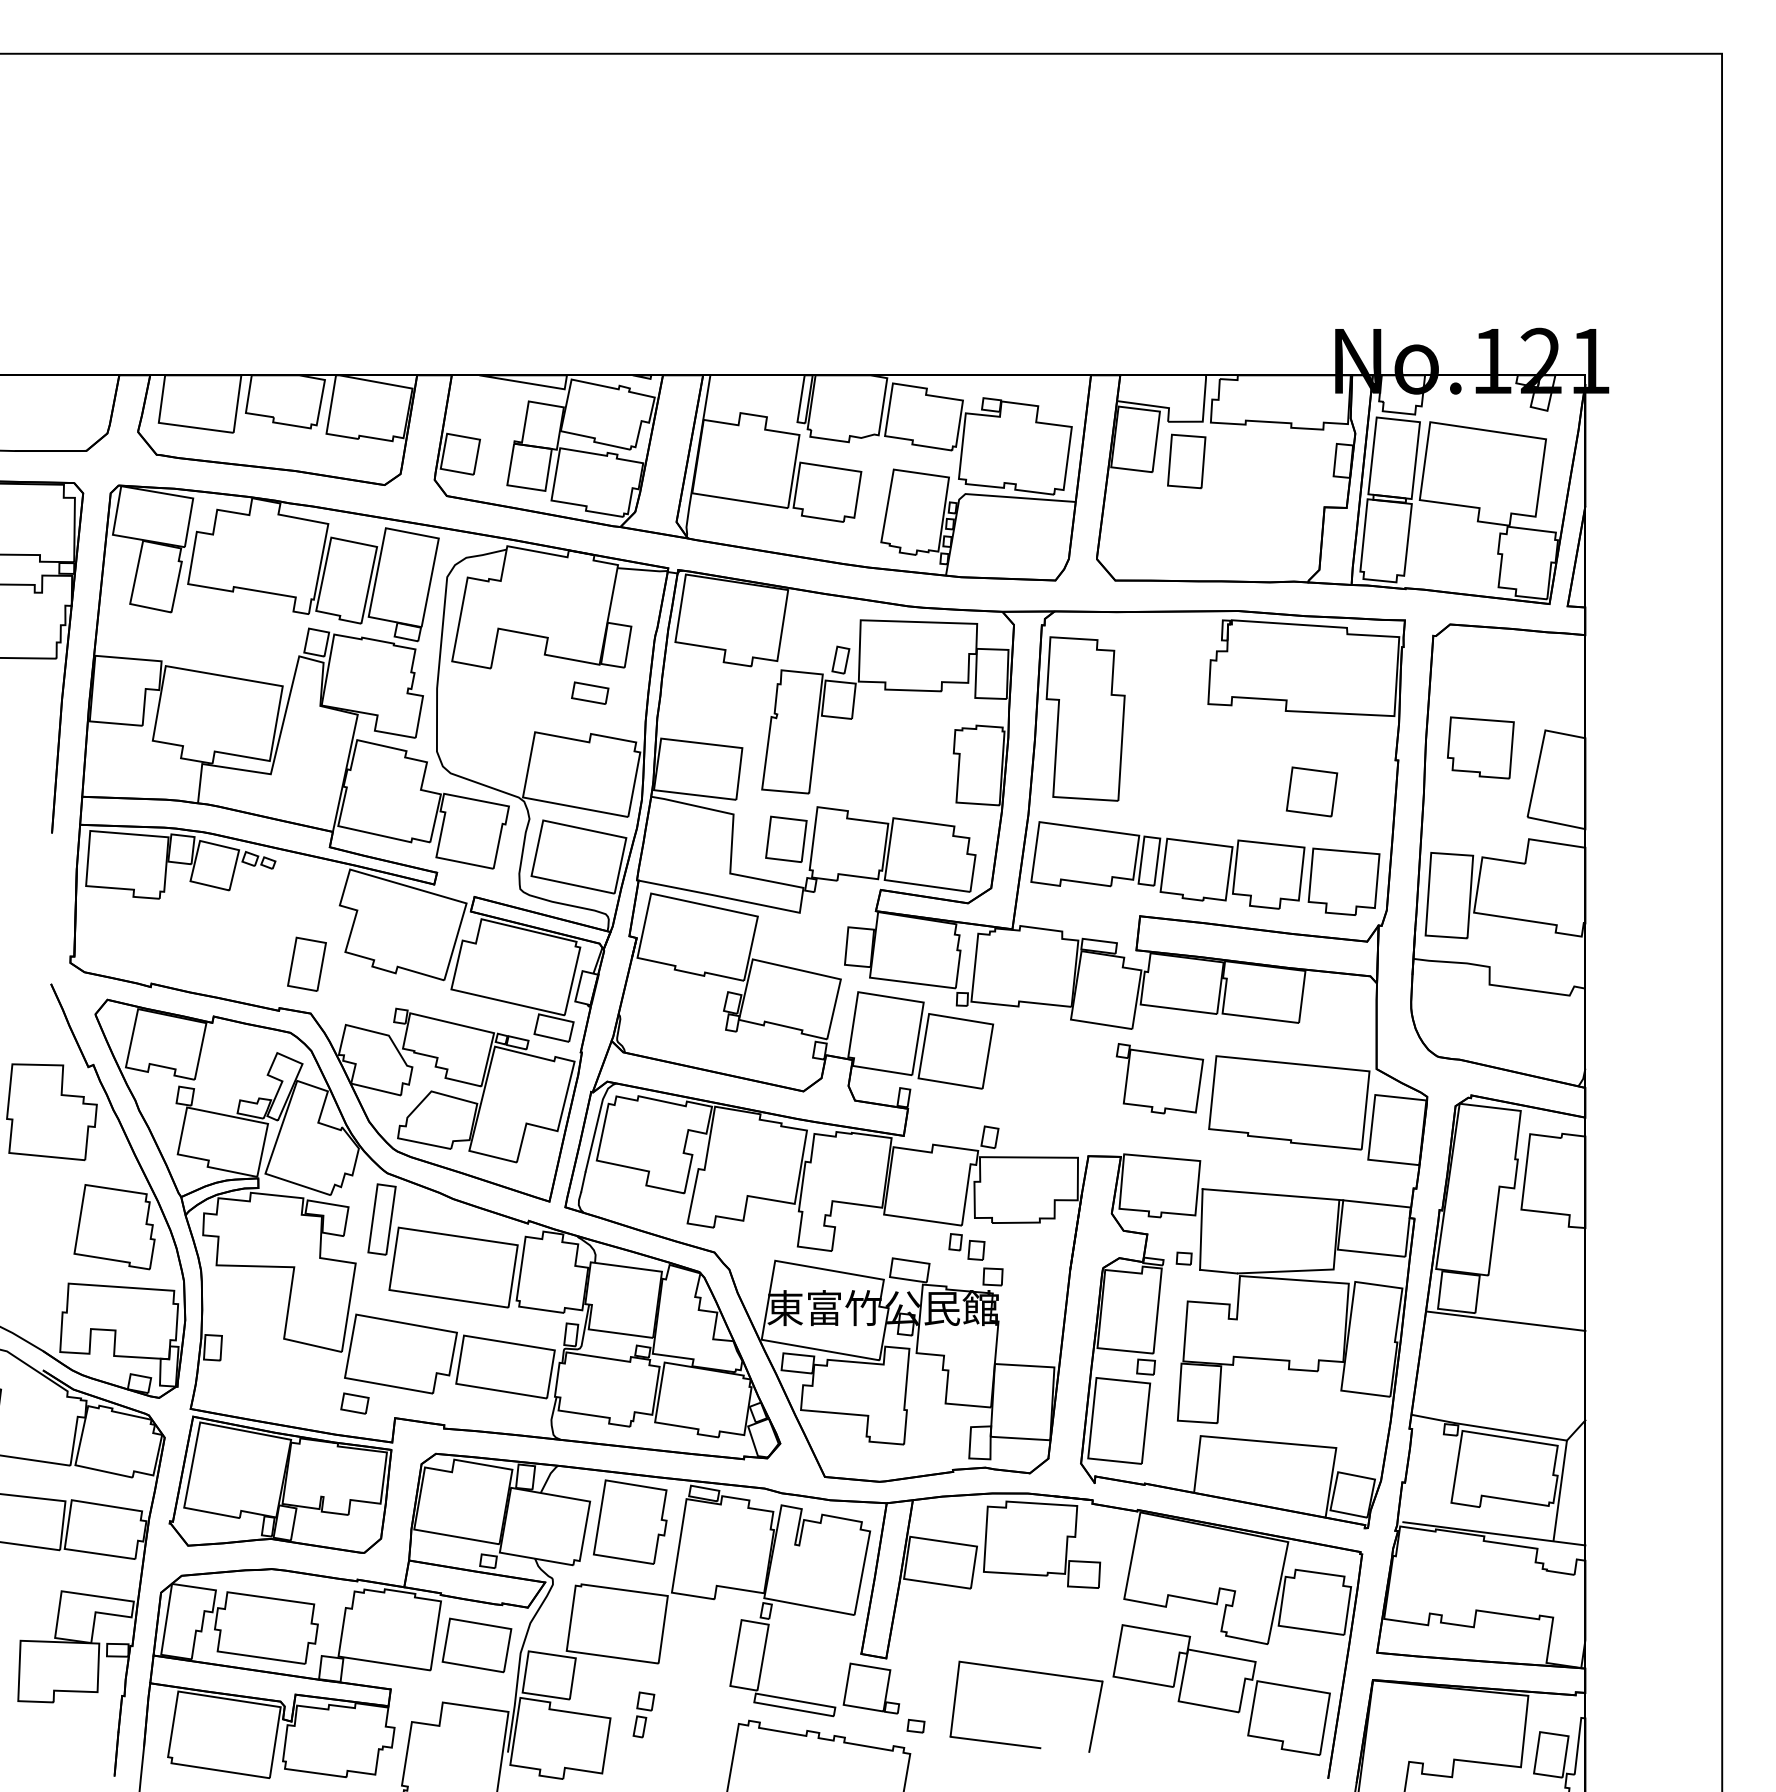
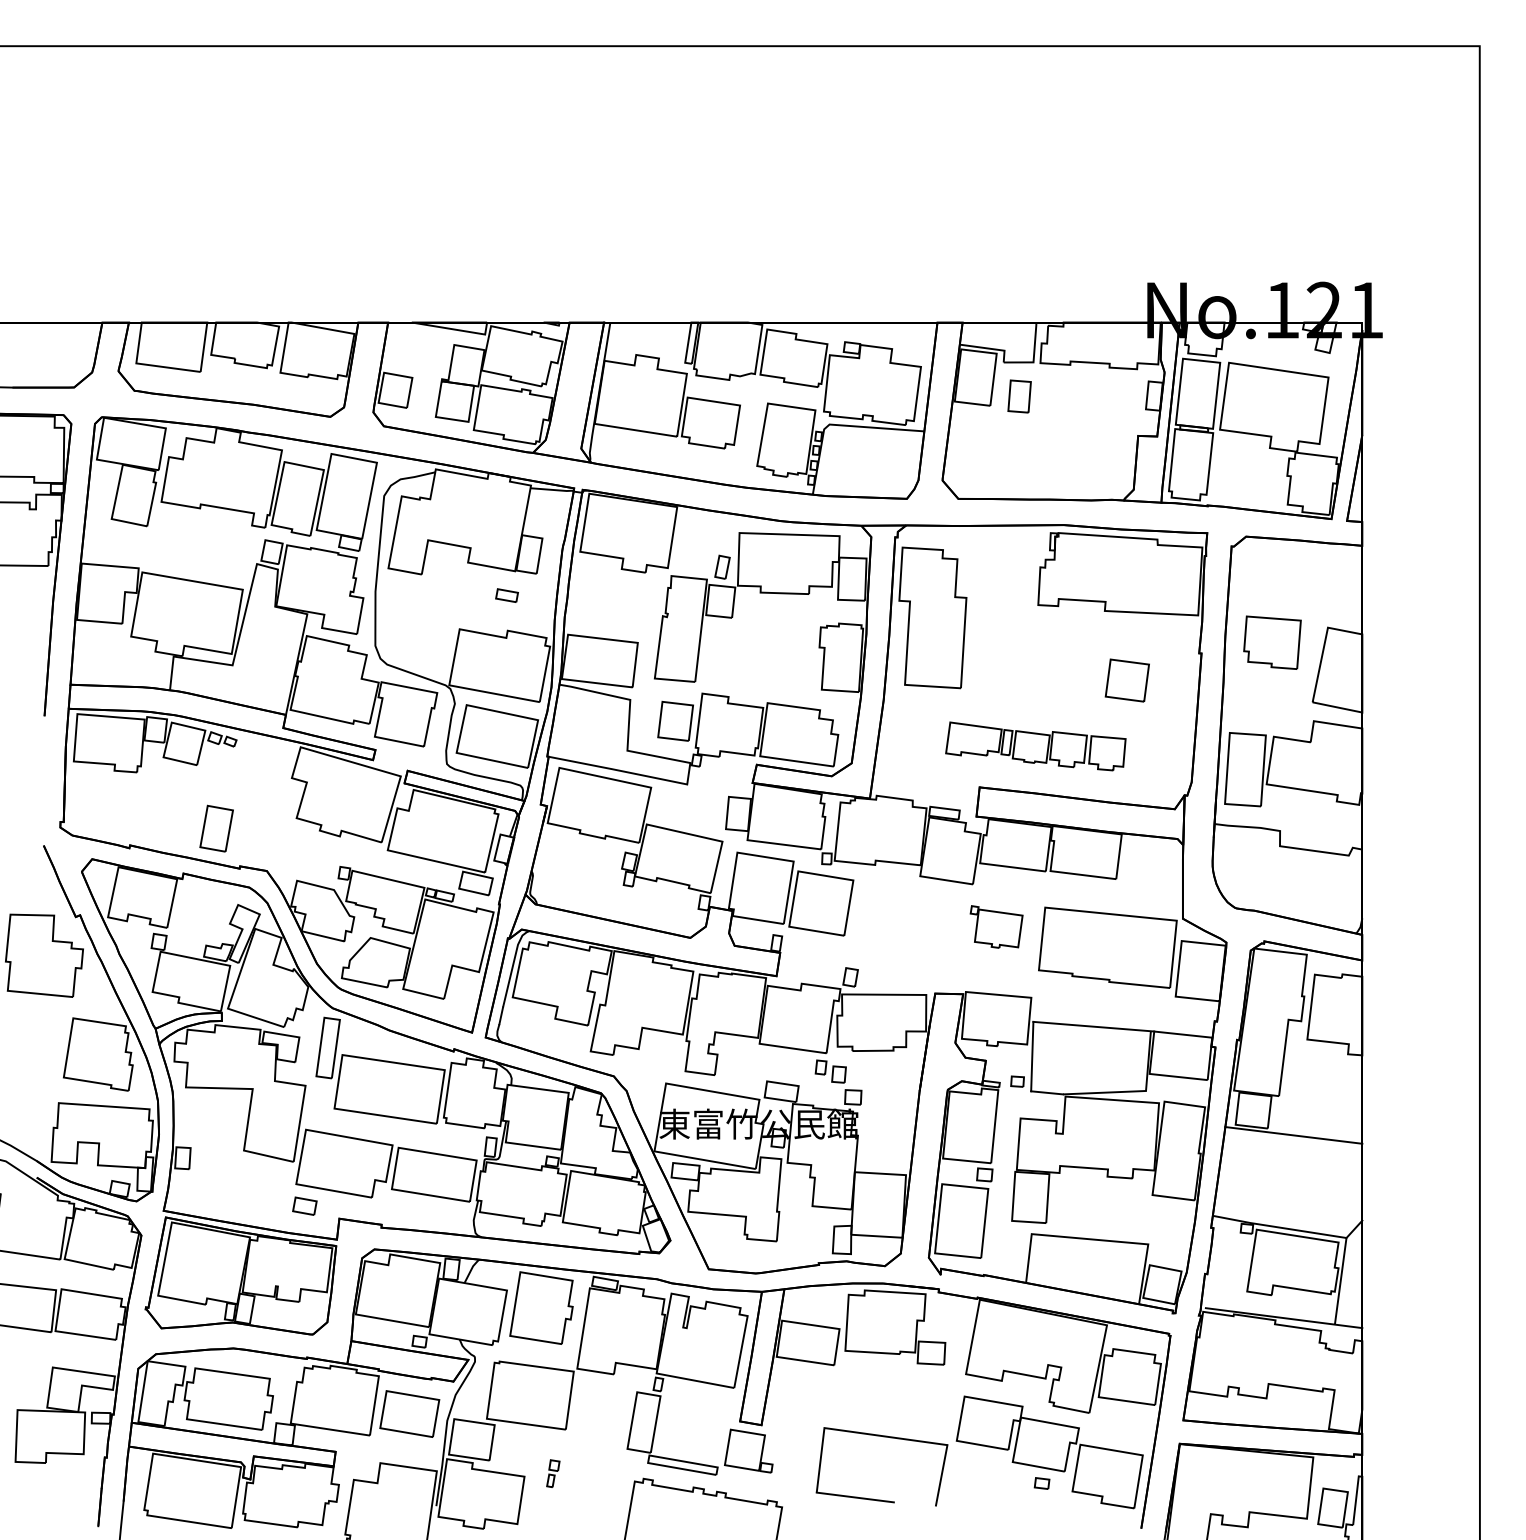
part: (1186, 461) -> (1019, 396), size x0.7
part: (589, 692) -> (506, 595), size x0.7
part: (1205, 868) -> (1035, 746), size x0.6
part: (306, 964) -> (216, 828), moved
part: (1159, 1078) -> (996, 926), size x0.7
part: (644, 1714) -> (553, 1473), size x0.7
part: (915, 1726) -> (1041, 1483), moved

